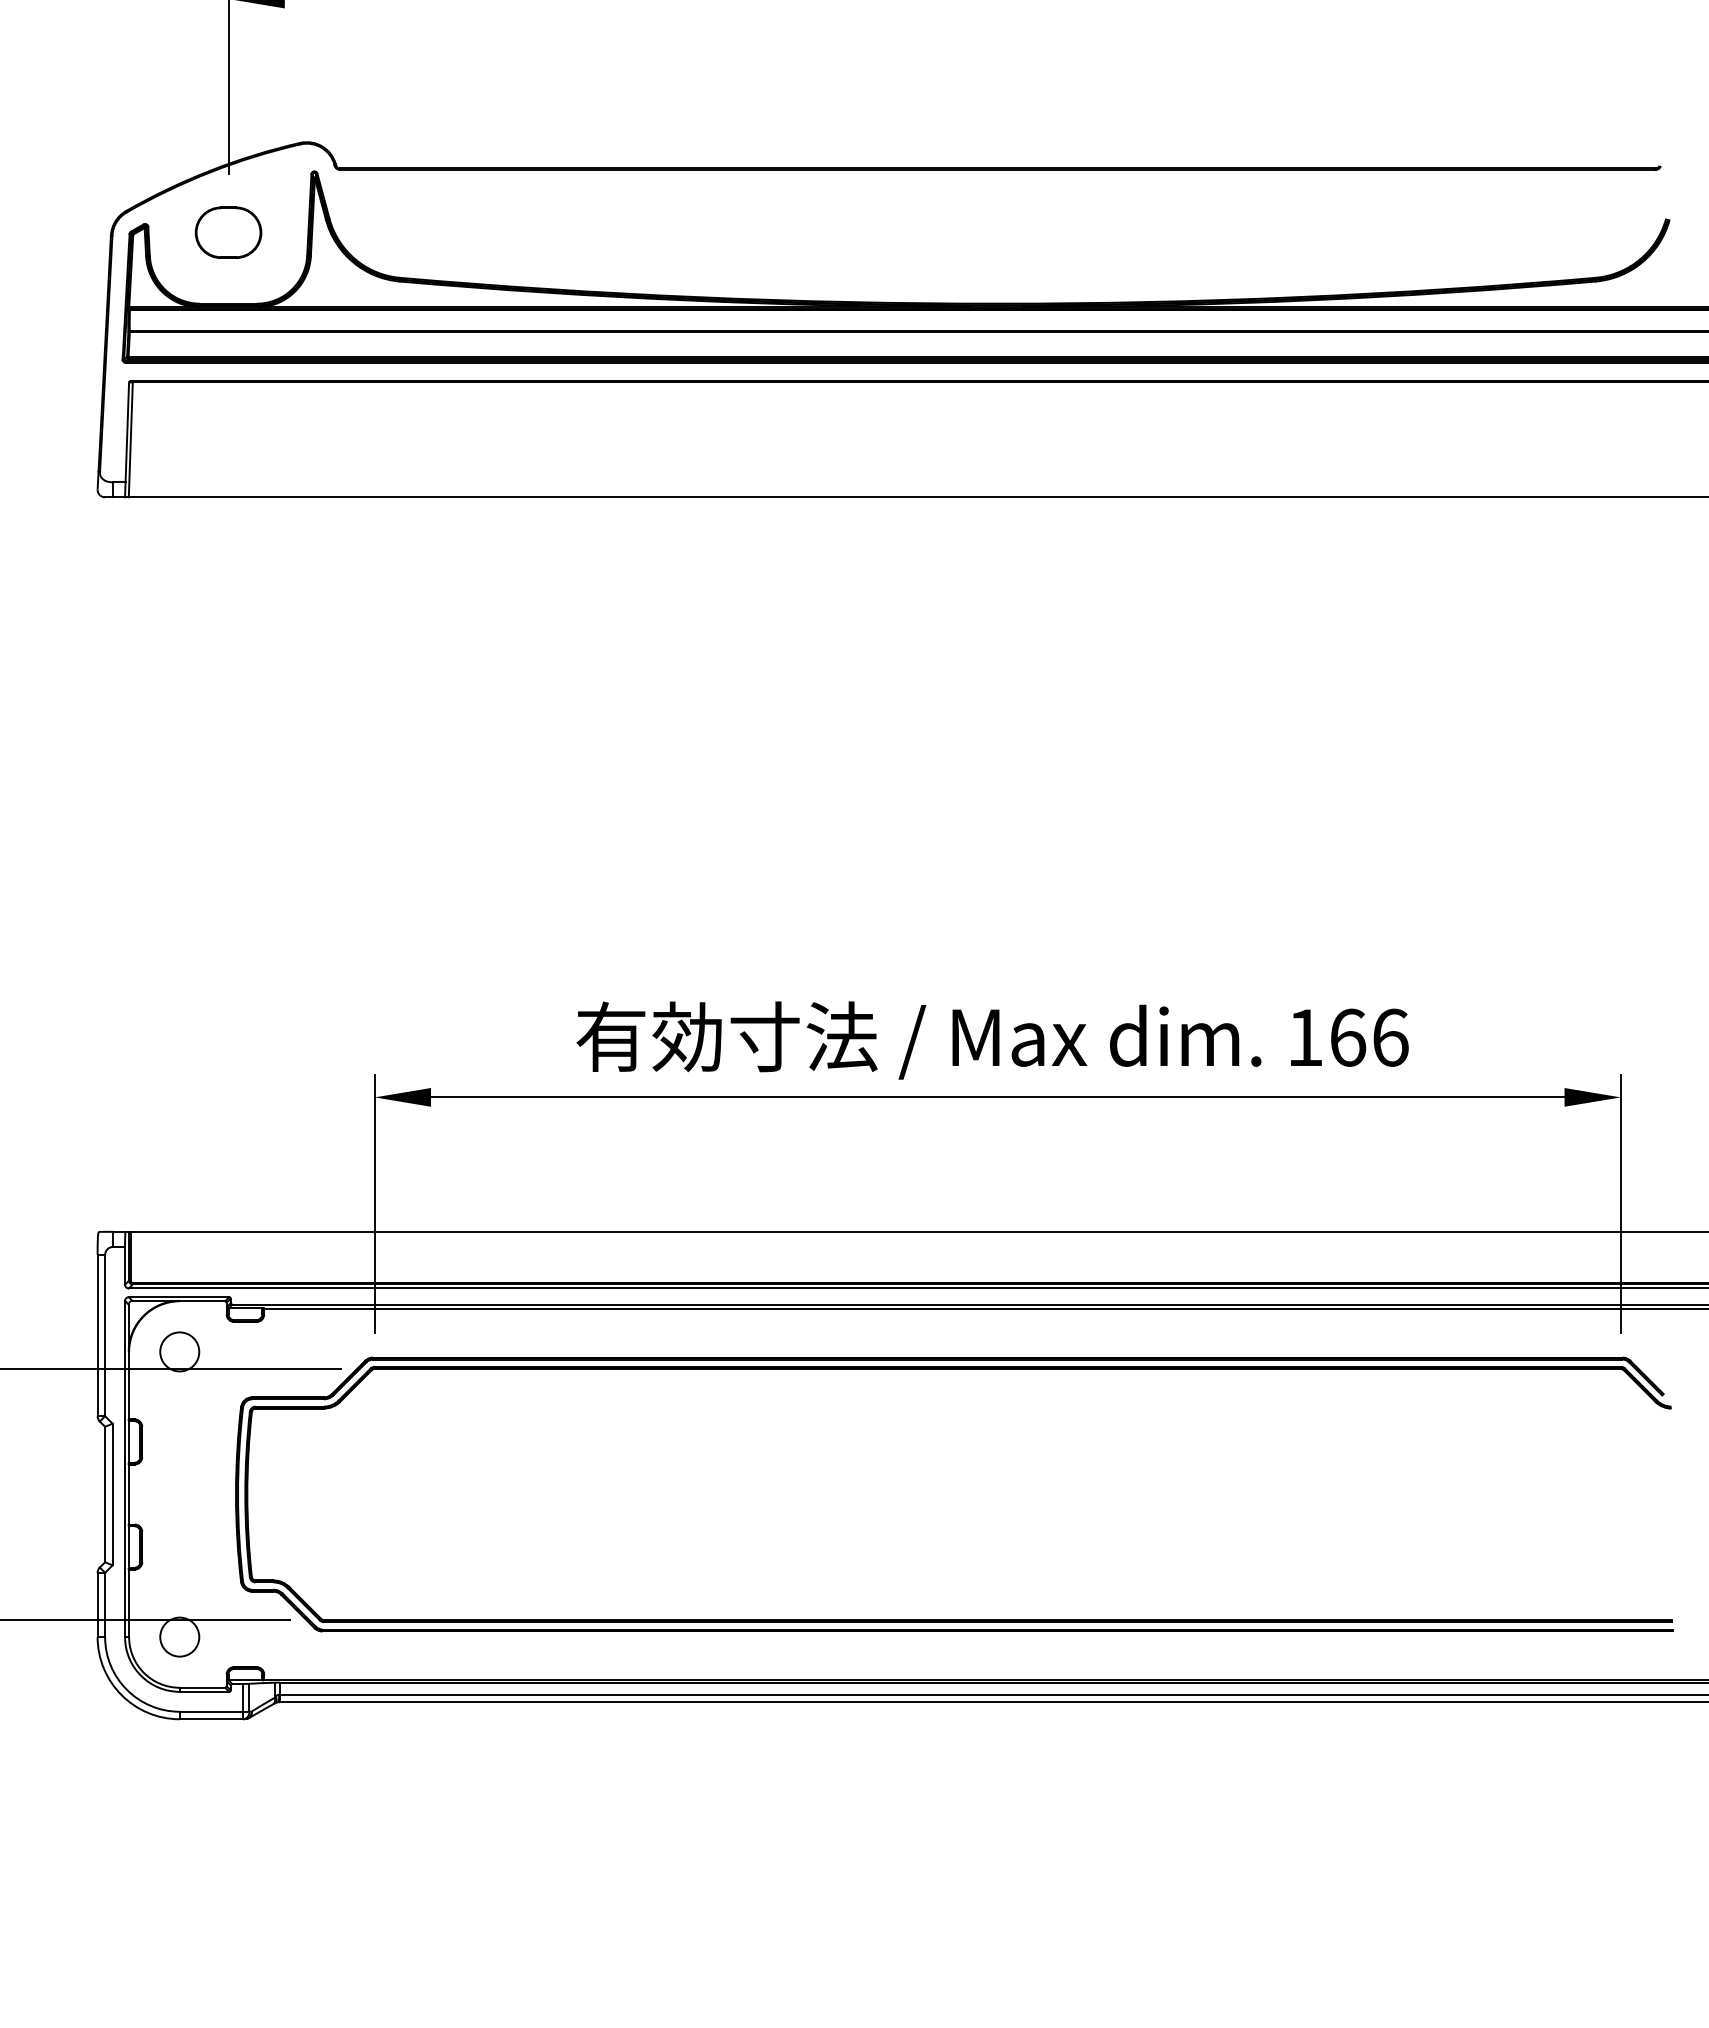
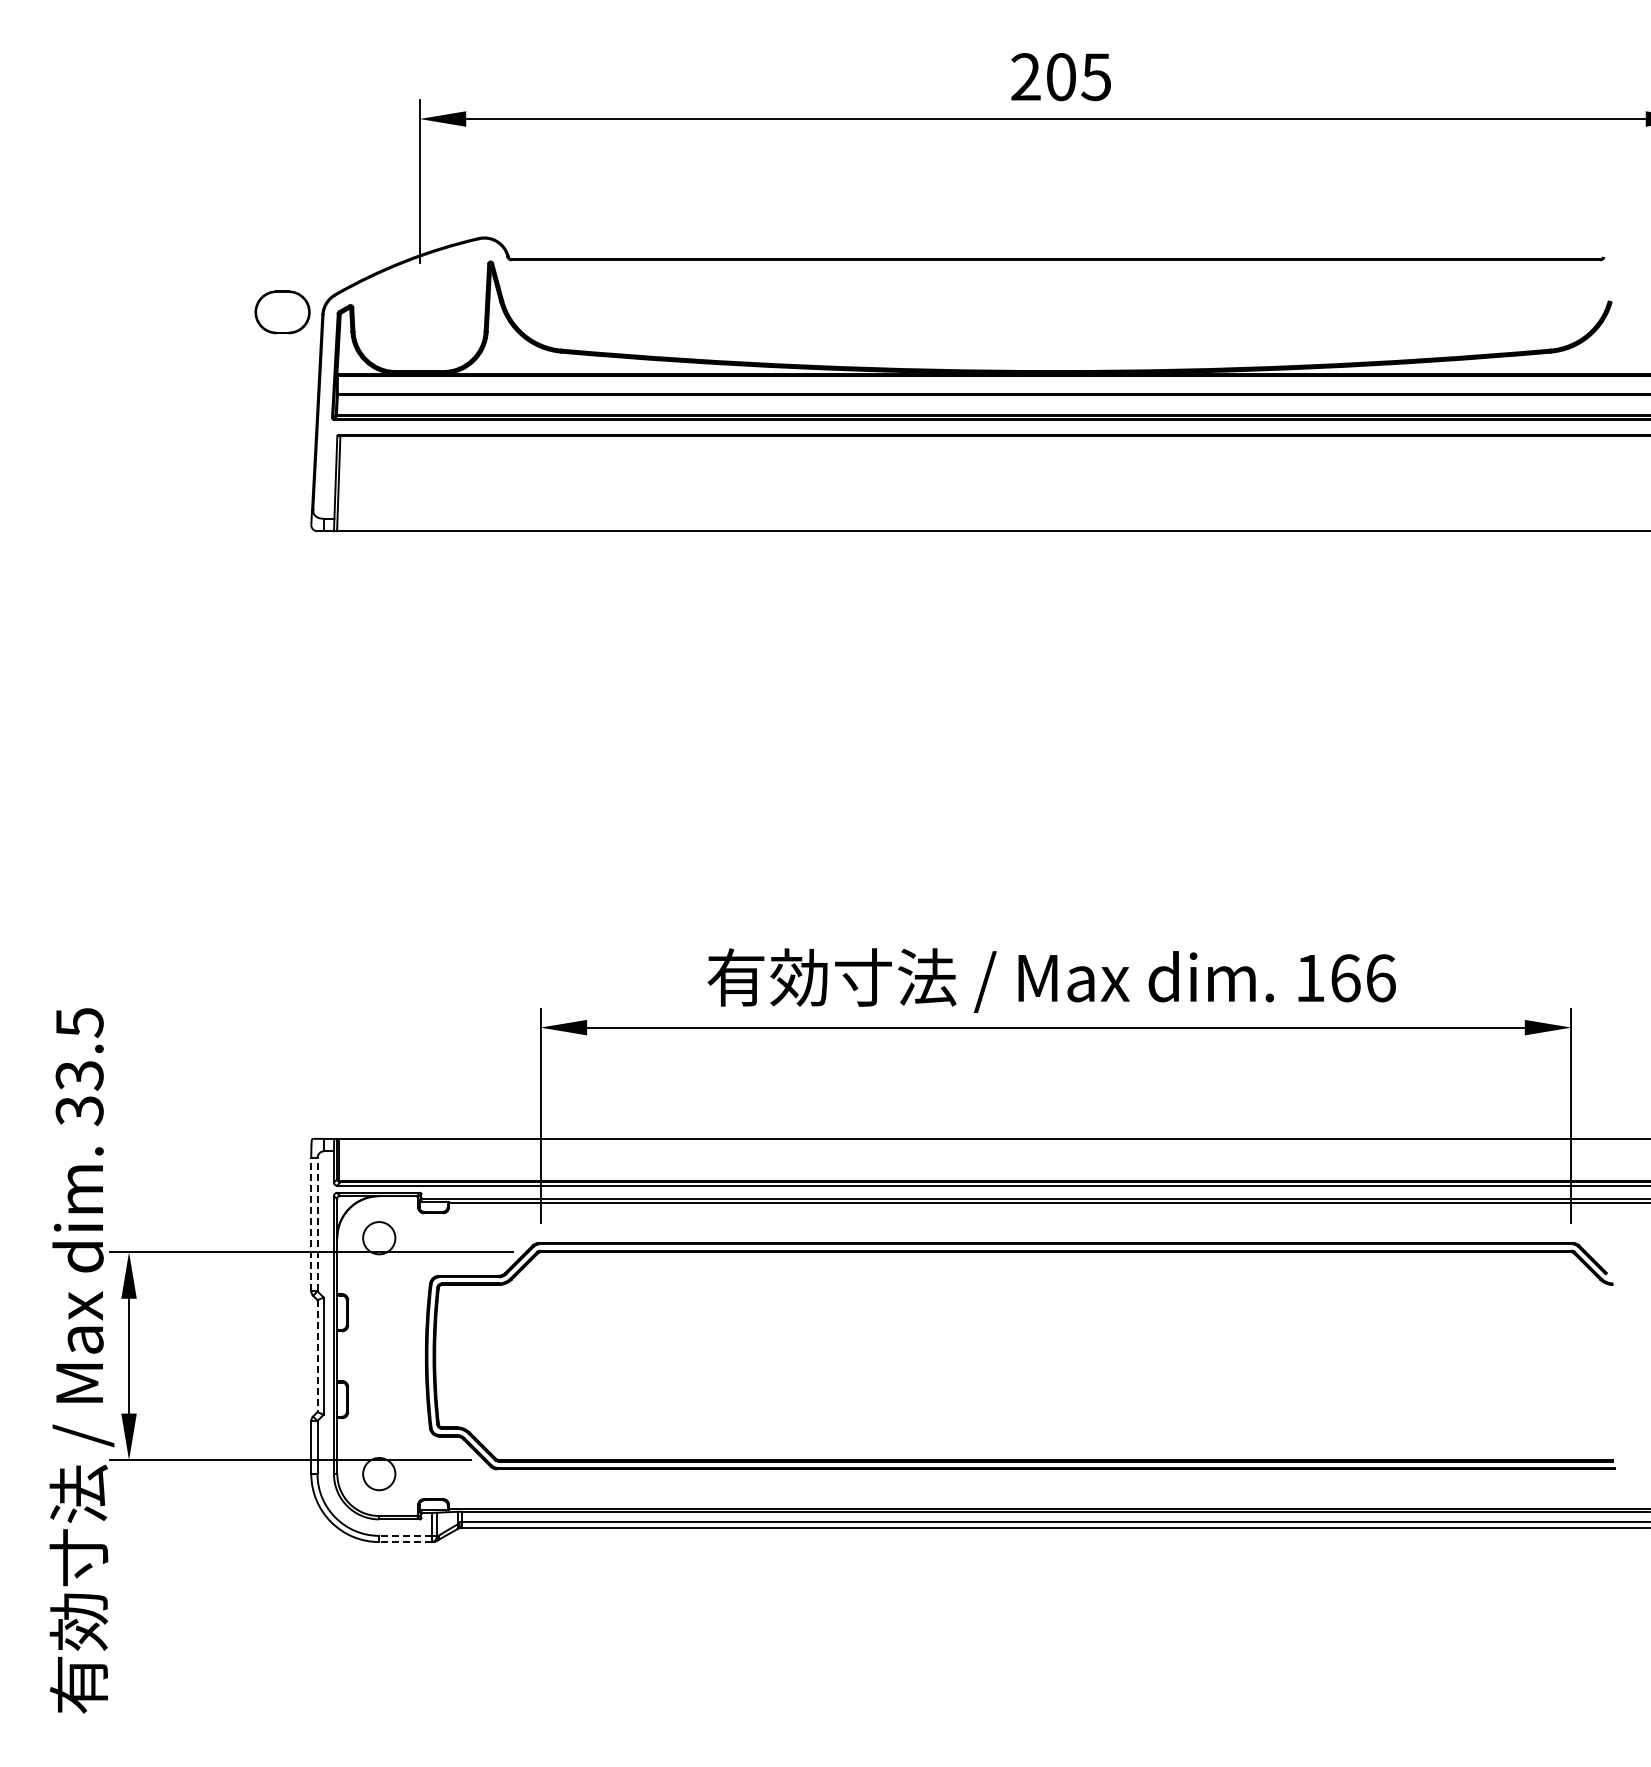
part: (228, 232) -> (282, 312), moved
line: (97, 1335) -> (311, 1224), solid -> dashed
line: (105, 1335) -> (317, 1224), solid -> dashed
line: (105, 1494) -> (317, 1356), solid -> dashed
line: (210, 1711) -> (404, 1535), solid -> dashed
line: (210, 1719) -> (404, 1542), solid -> dashed

